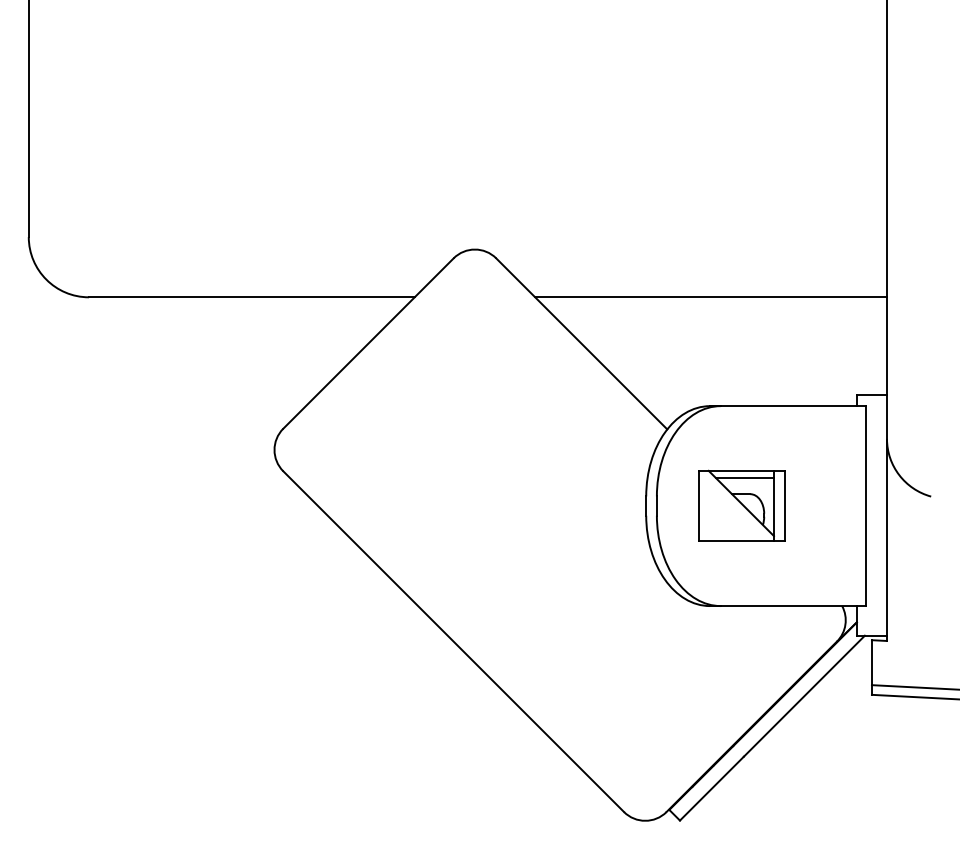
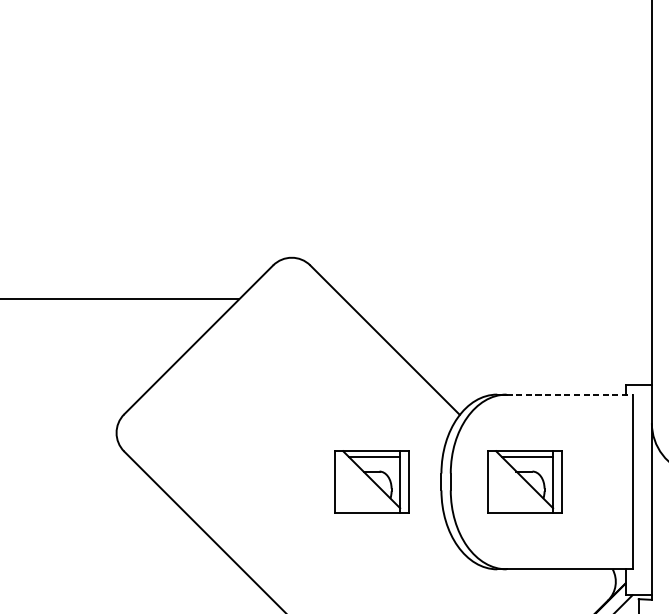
line: (710, 297) -> (497, 299), removed
line: (793, 406) -> (570, 394), solid -> dashed
part: (566, 505) -> (371, 481), added

